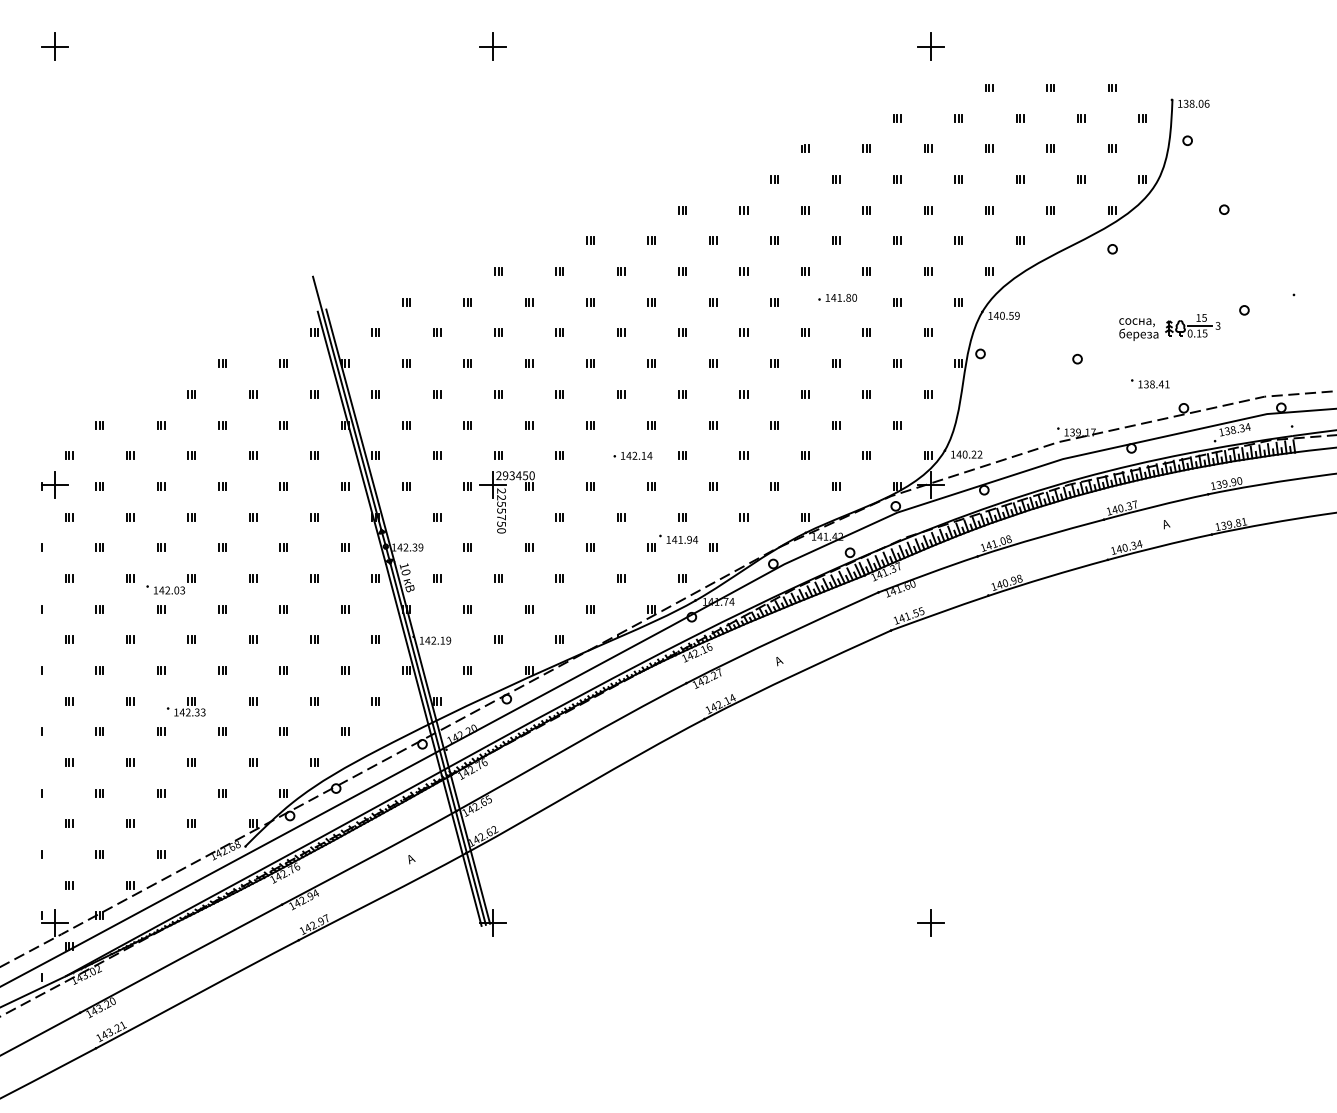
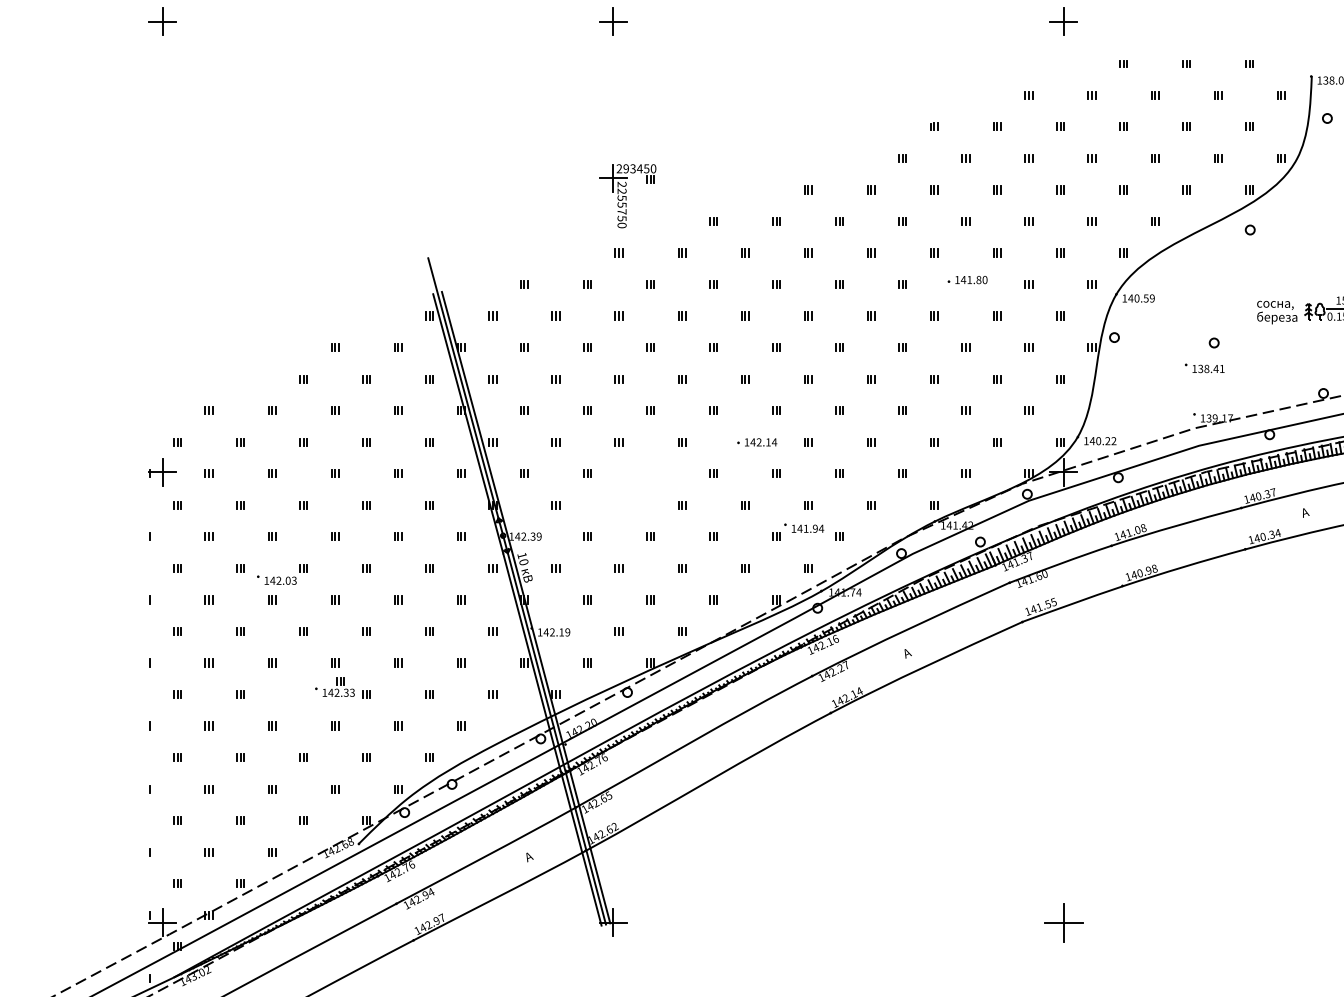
text: (1150, 383) -> (1204, 368), moved
part: (506, 502) -> (627, 196), moved
part: (186, 706) -> (335, 686), moved
part: (930, 922) -> (1063, 922), size x1.4

